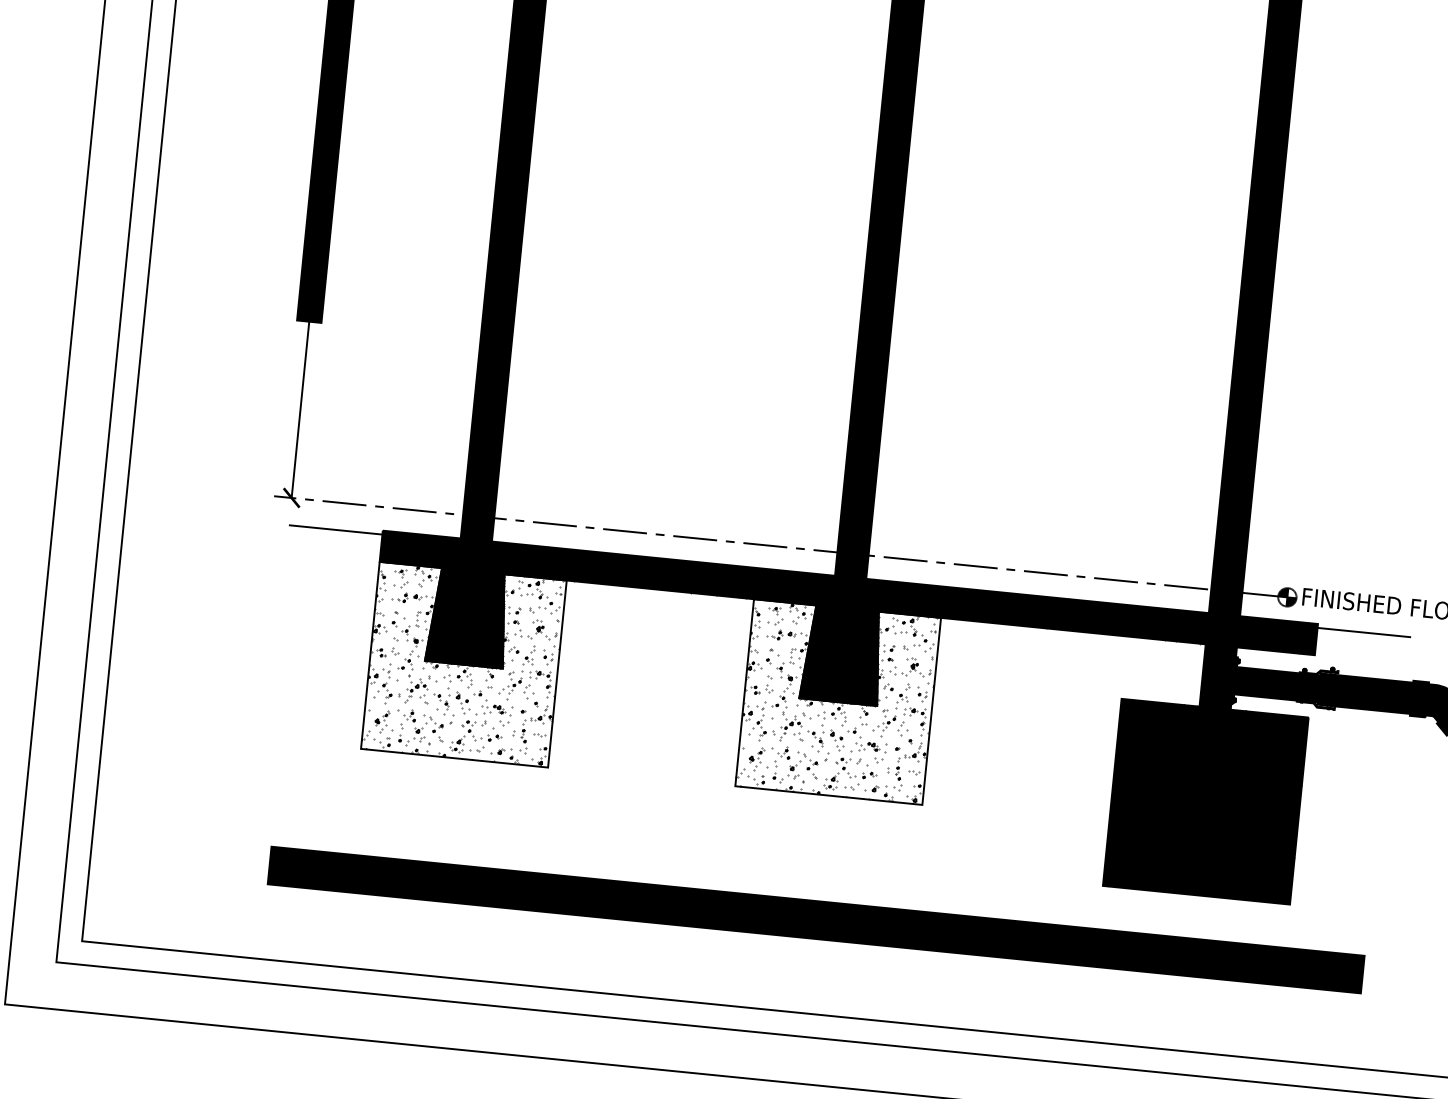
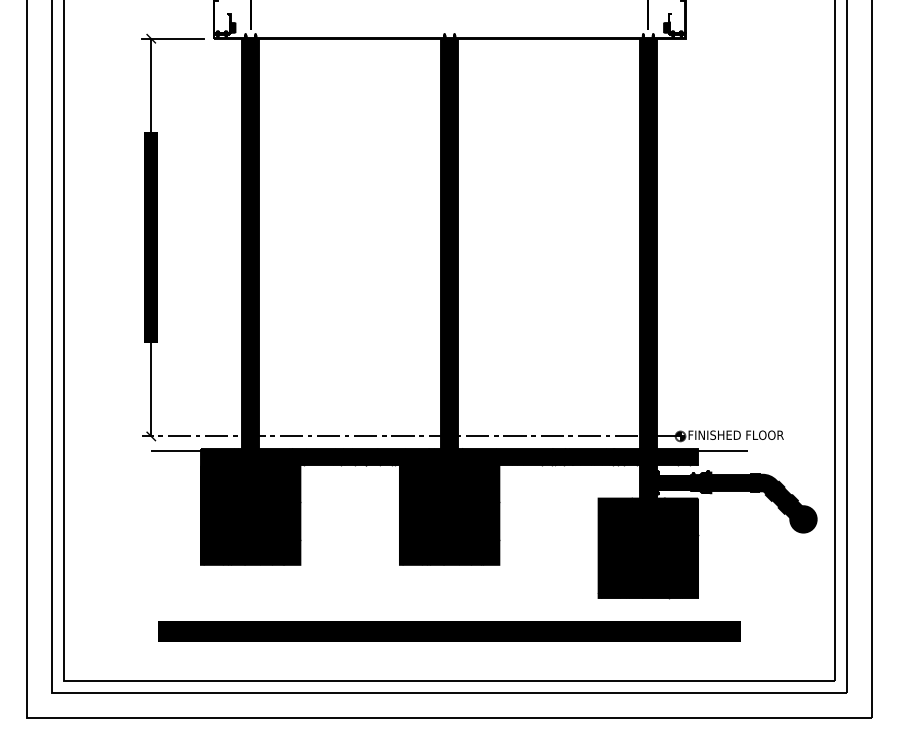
fill: (463, 663) -> (250, 514), added
fill: (838, 700) -> (449, 514), added

